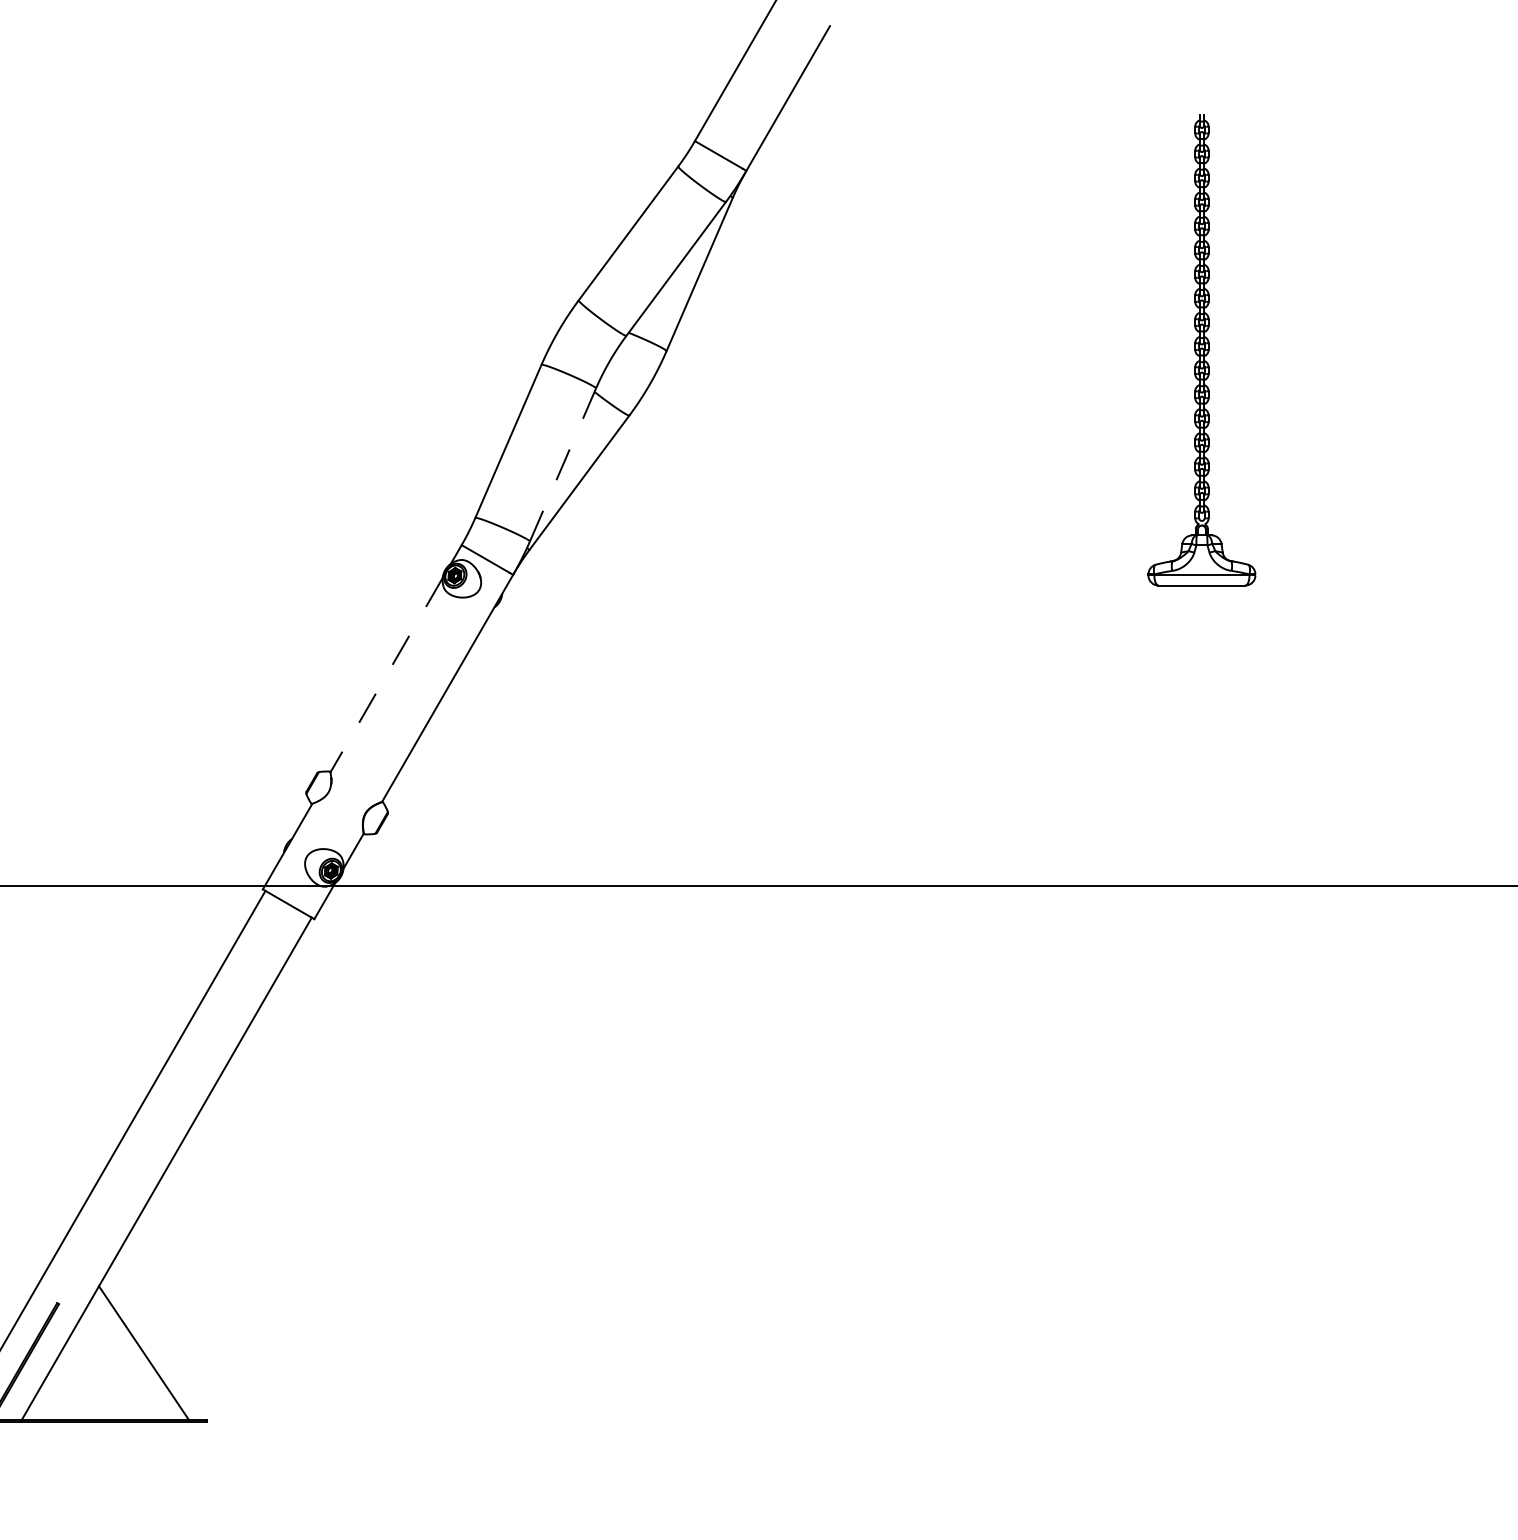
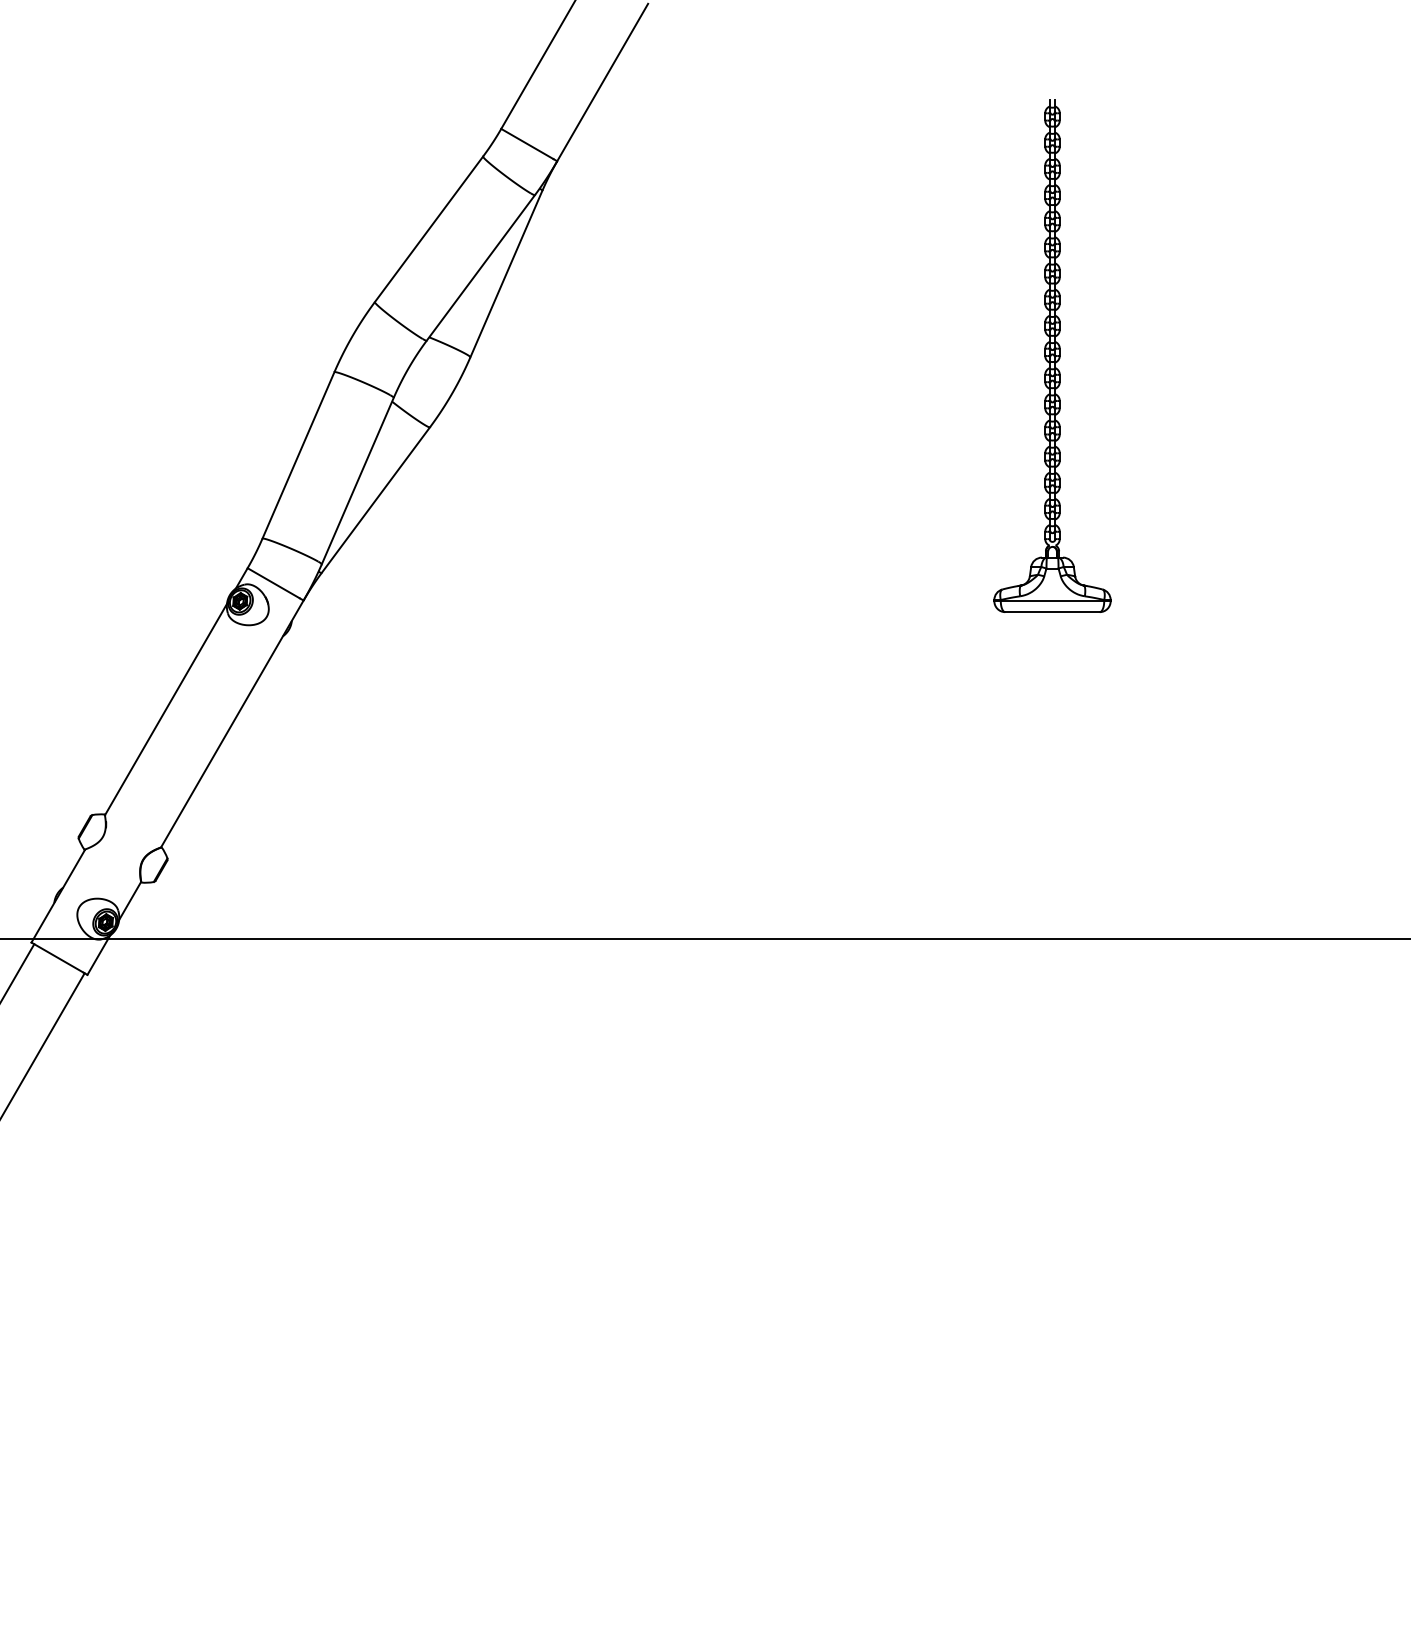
line: (563, 464) -> (358, 480), dashed -> solid
line: (386, 675) -> (165, 709), dashed -> solid

